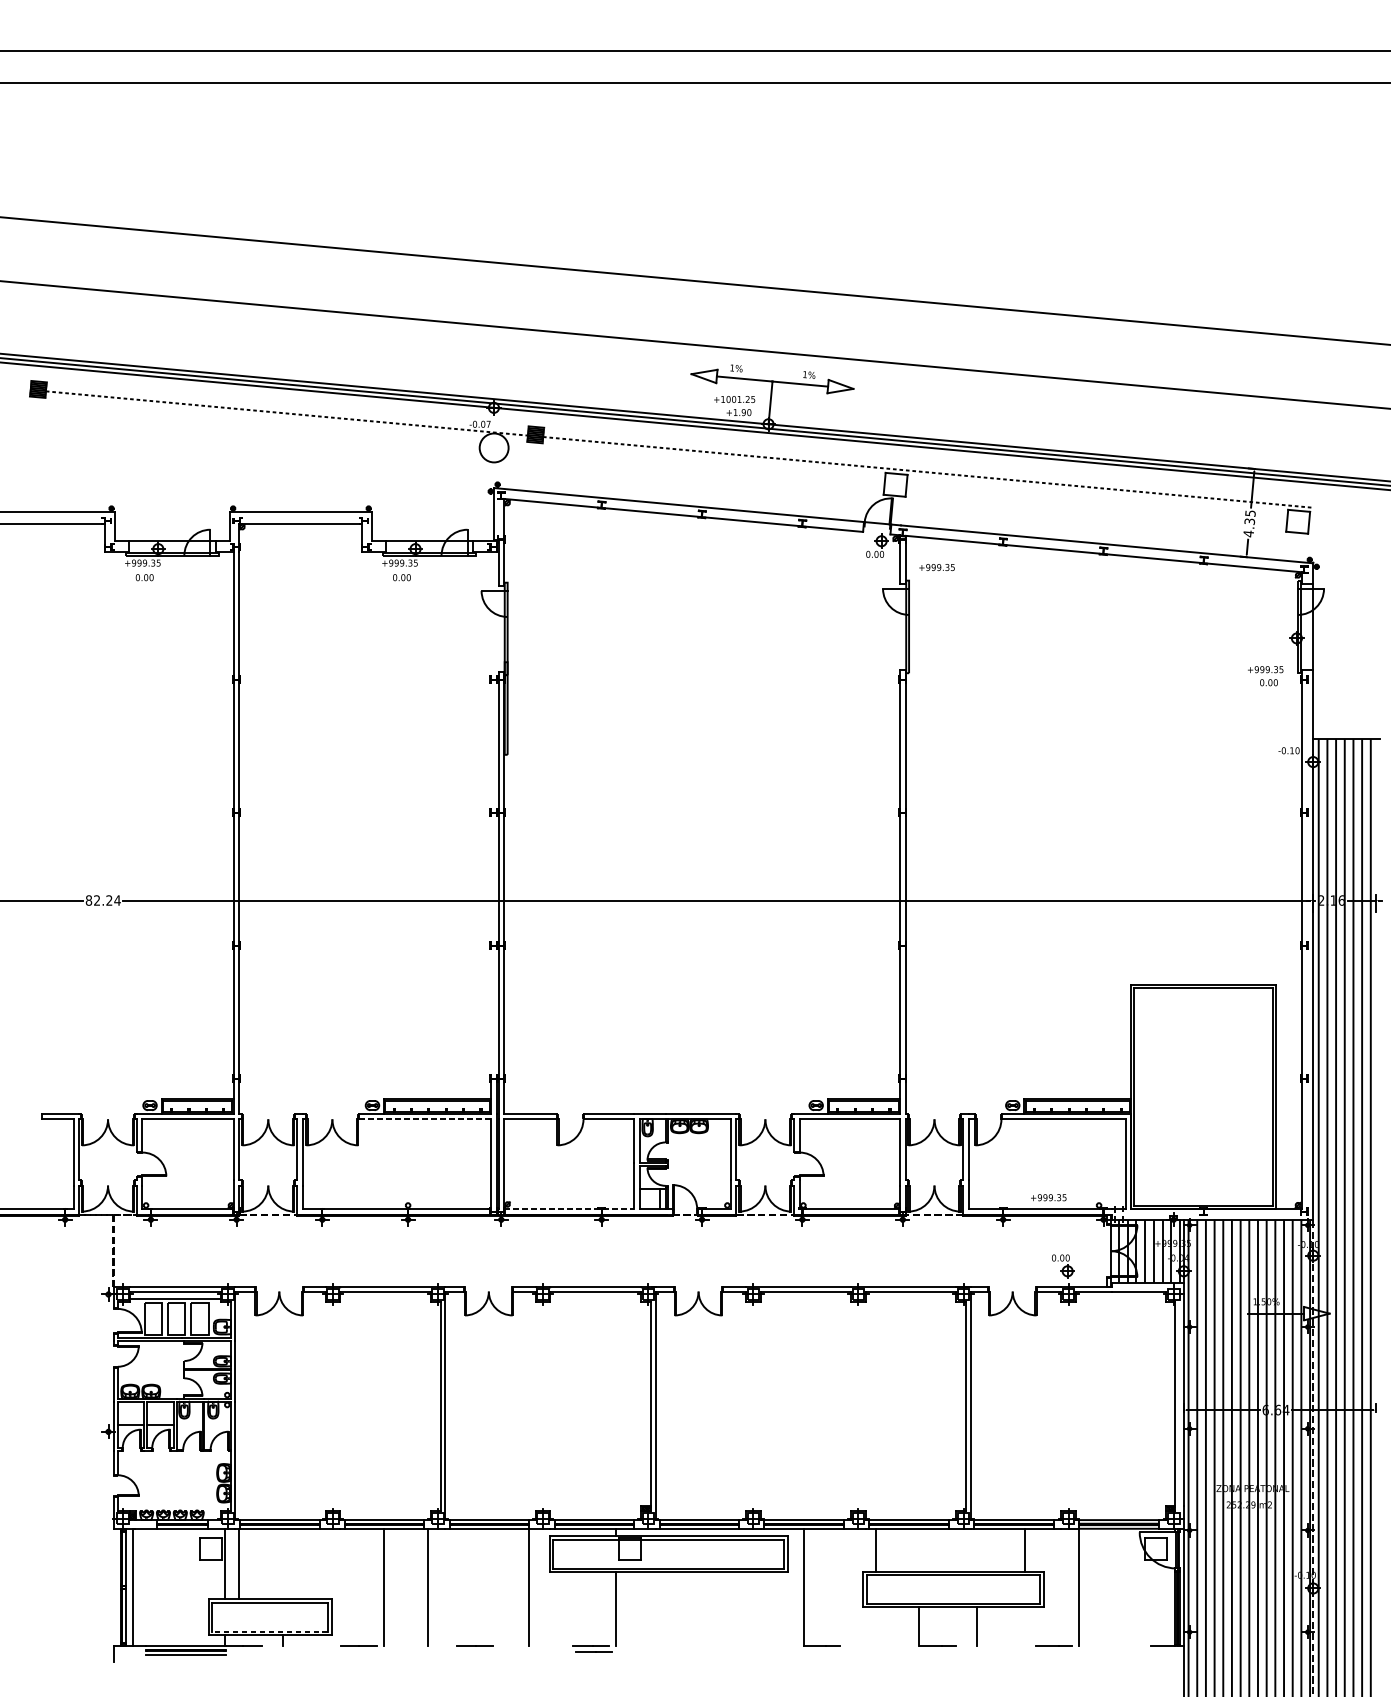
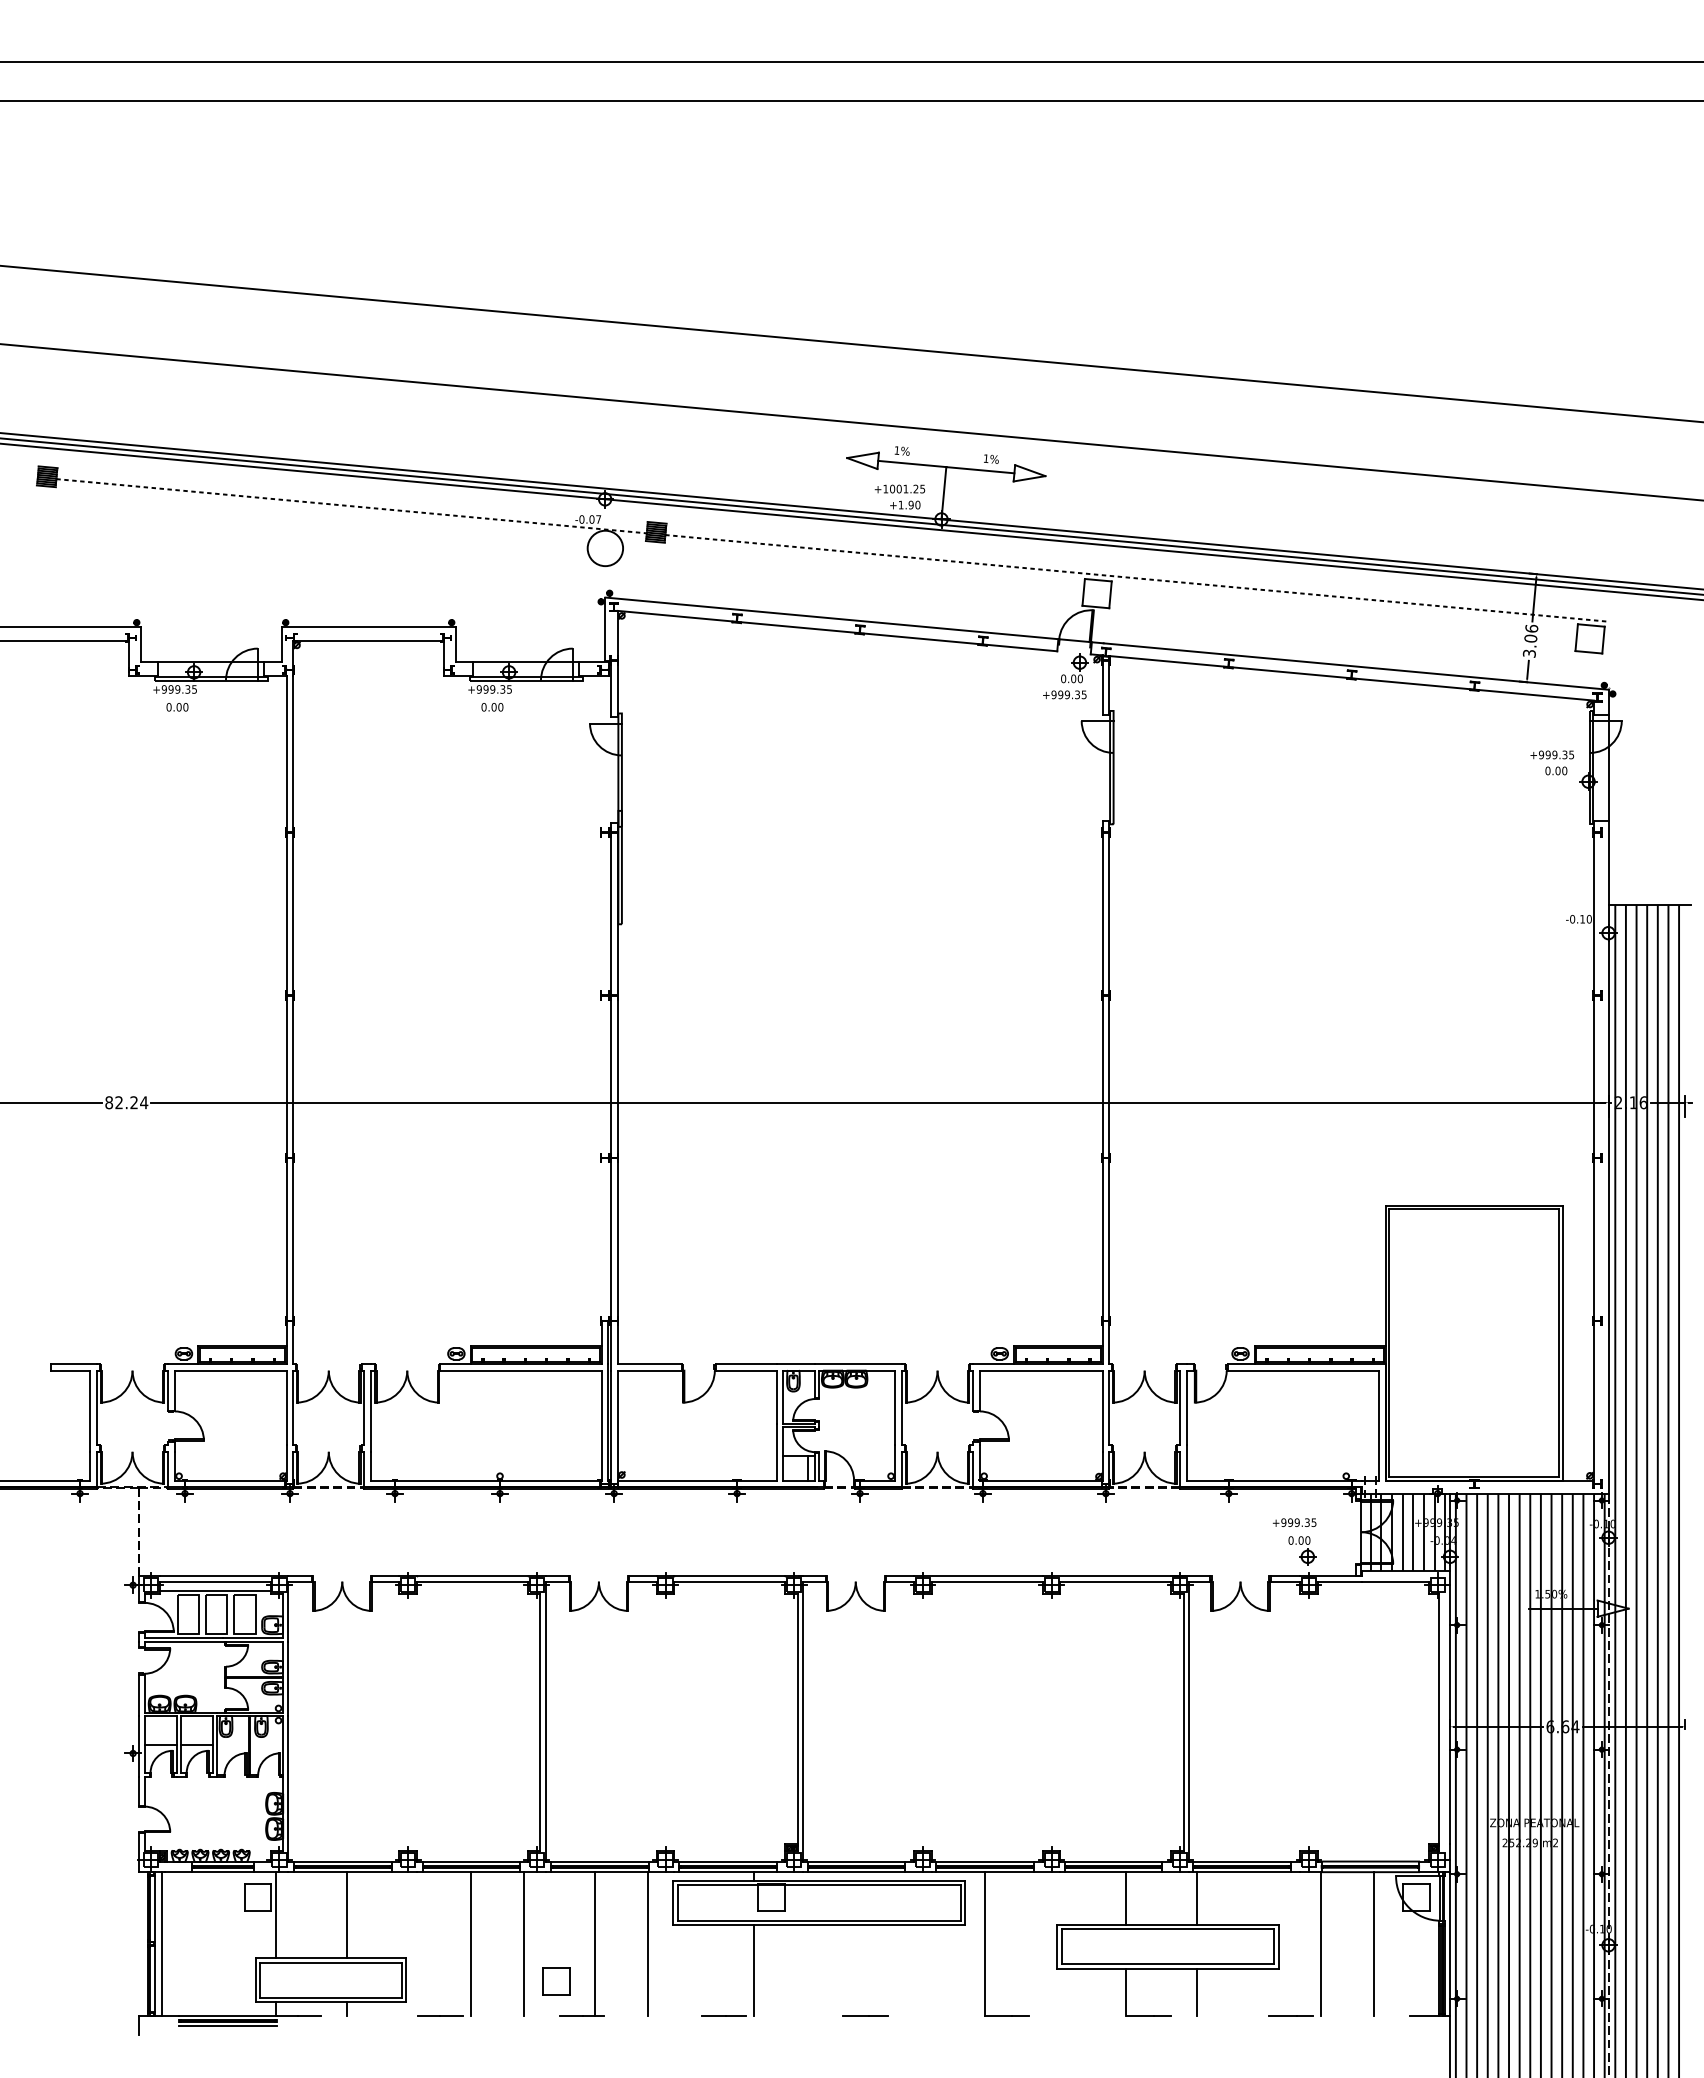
text: (1249, 523) -> (1530, 641), 4.35 -> 3.06
text: (936, 567) -> (1064, 694), moved
text: (1265, 675) -> (1552, 762), moved
line: (424, 1119) -> (520, 1370), dashed -> solid
text: (1048, 1197) -> (1294, 1522), moved
line: (569, 1208) -> (697, 1480), dashed -> solid
line: (876, 1550) -> (1126, 1898), moved
line: (1024, 1550) -> (1197, 1898), moved
line: (238, 1564) -> (346, 1915), moved
line: (485, 1587) -> (594, 1943), added
line: (1122, 1587) -> (1374, 1943), added
part: (454, 1618) -> (556, 1981), added
line: (270, 1631) -> (331, 1997), dashed -> solid
line: (593, 1652) -> (865, 2015), moved

